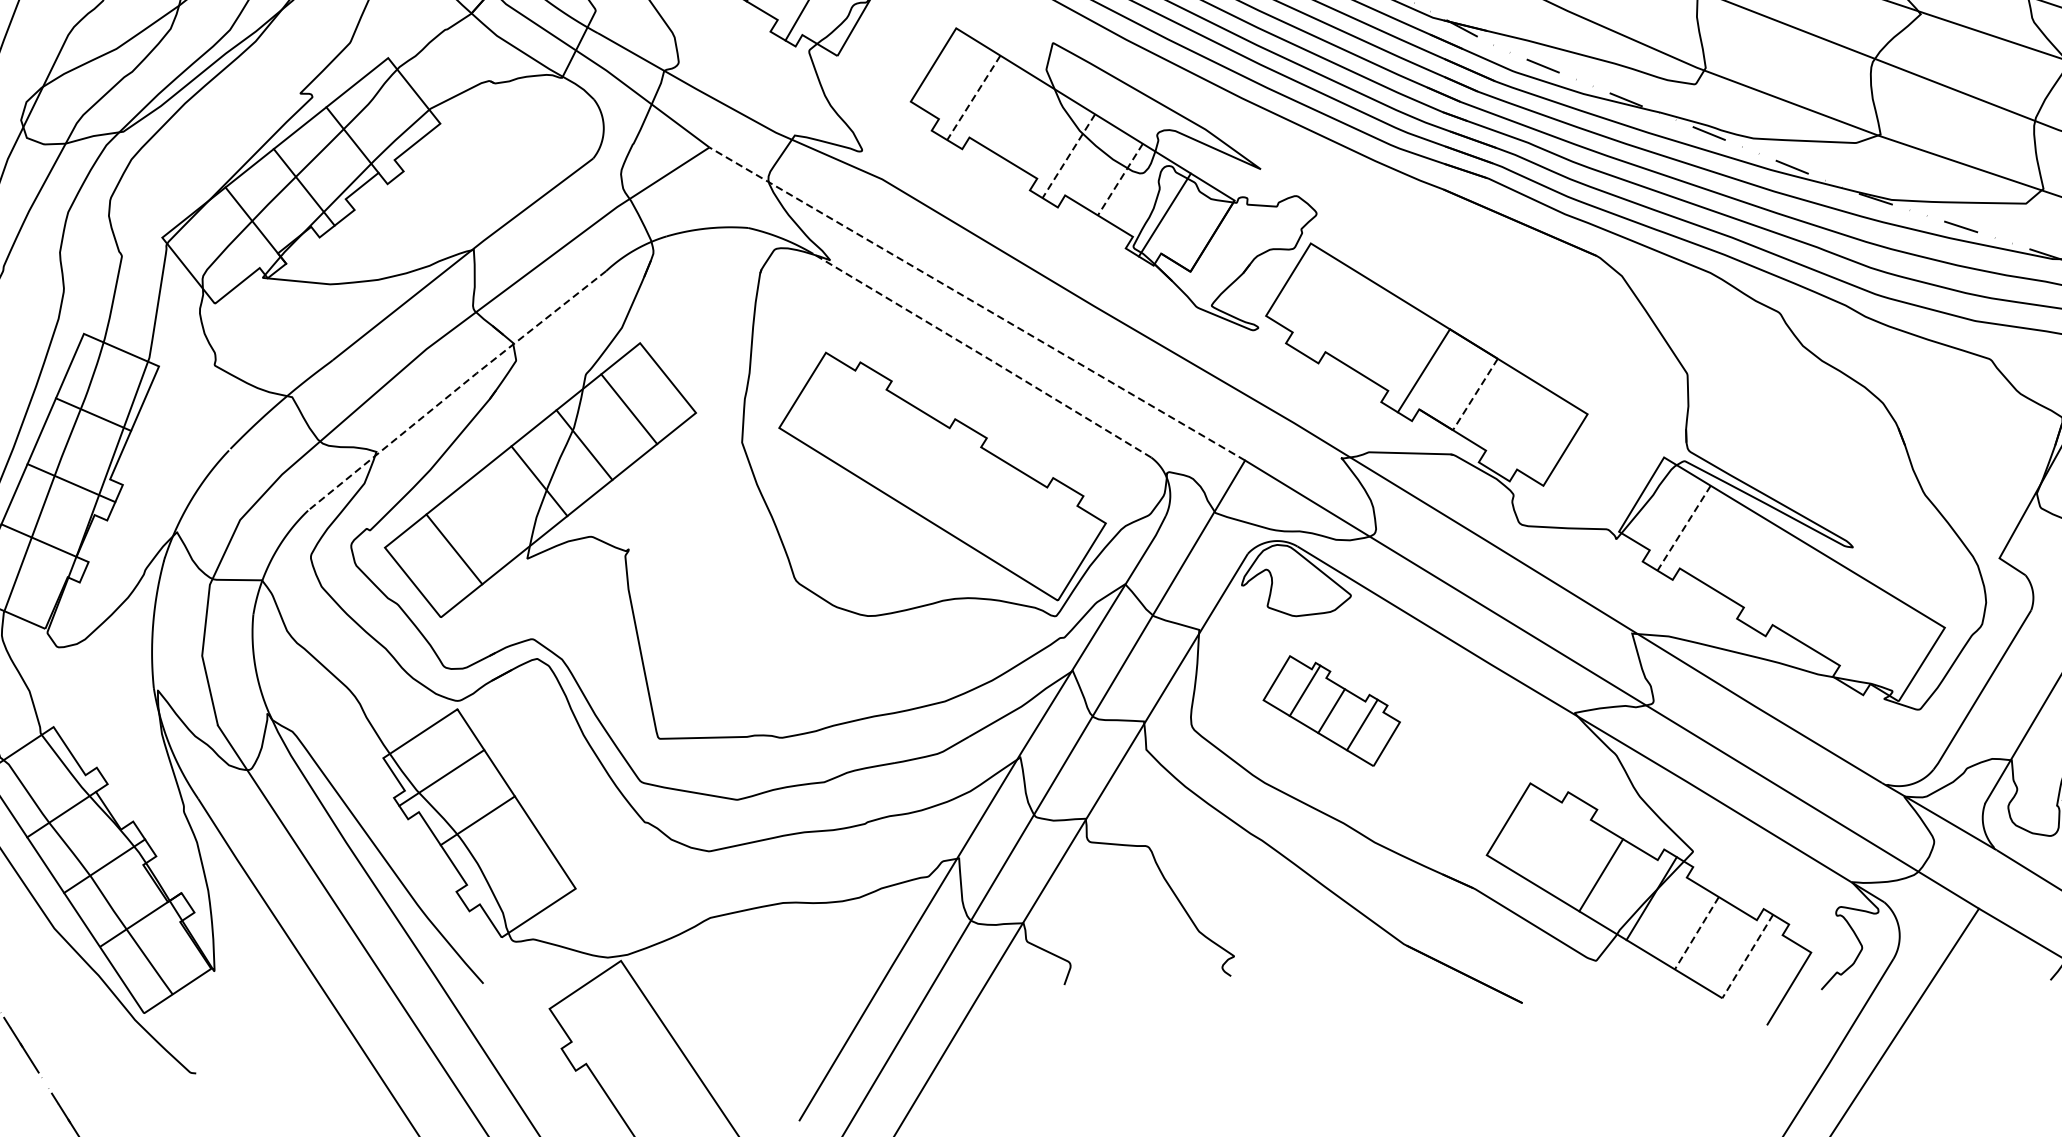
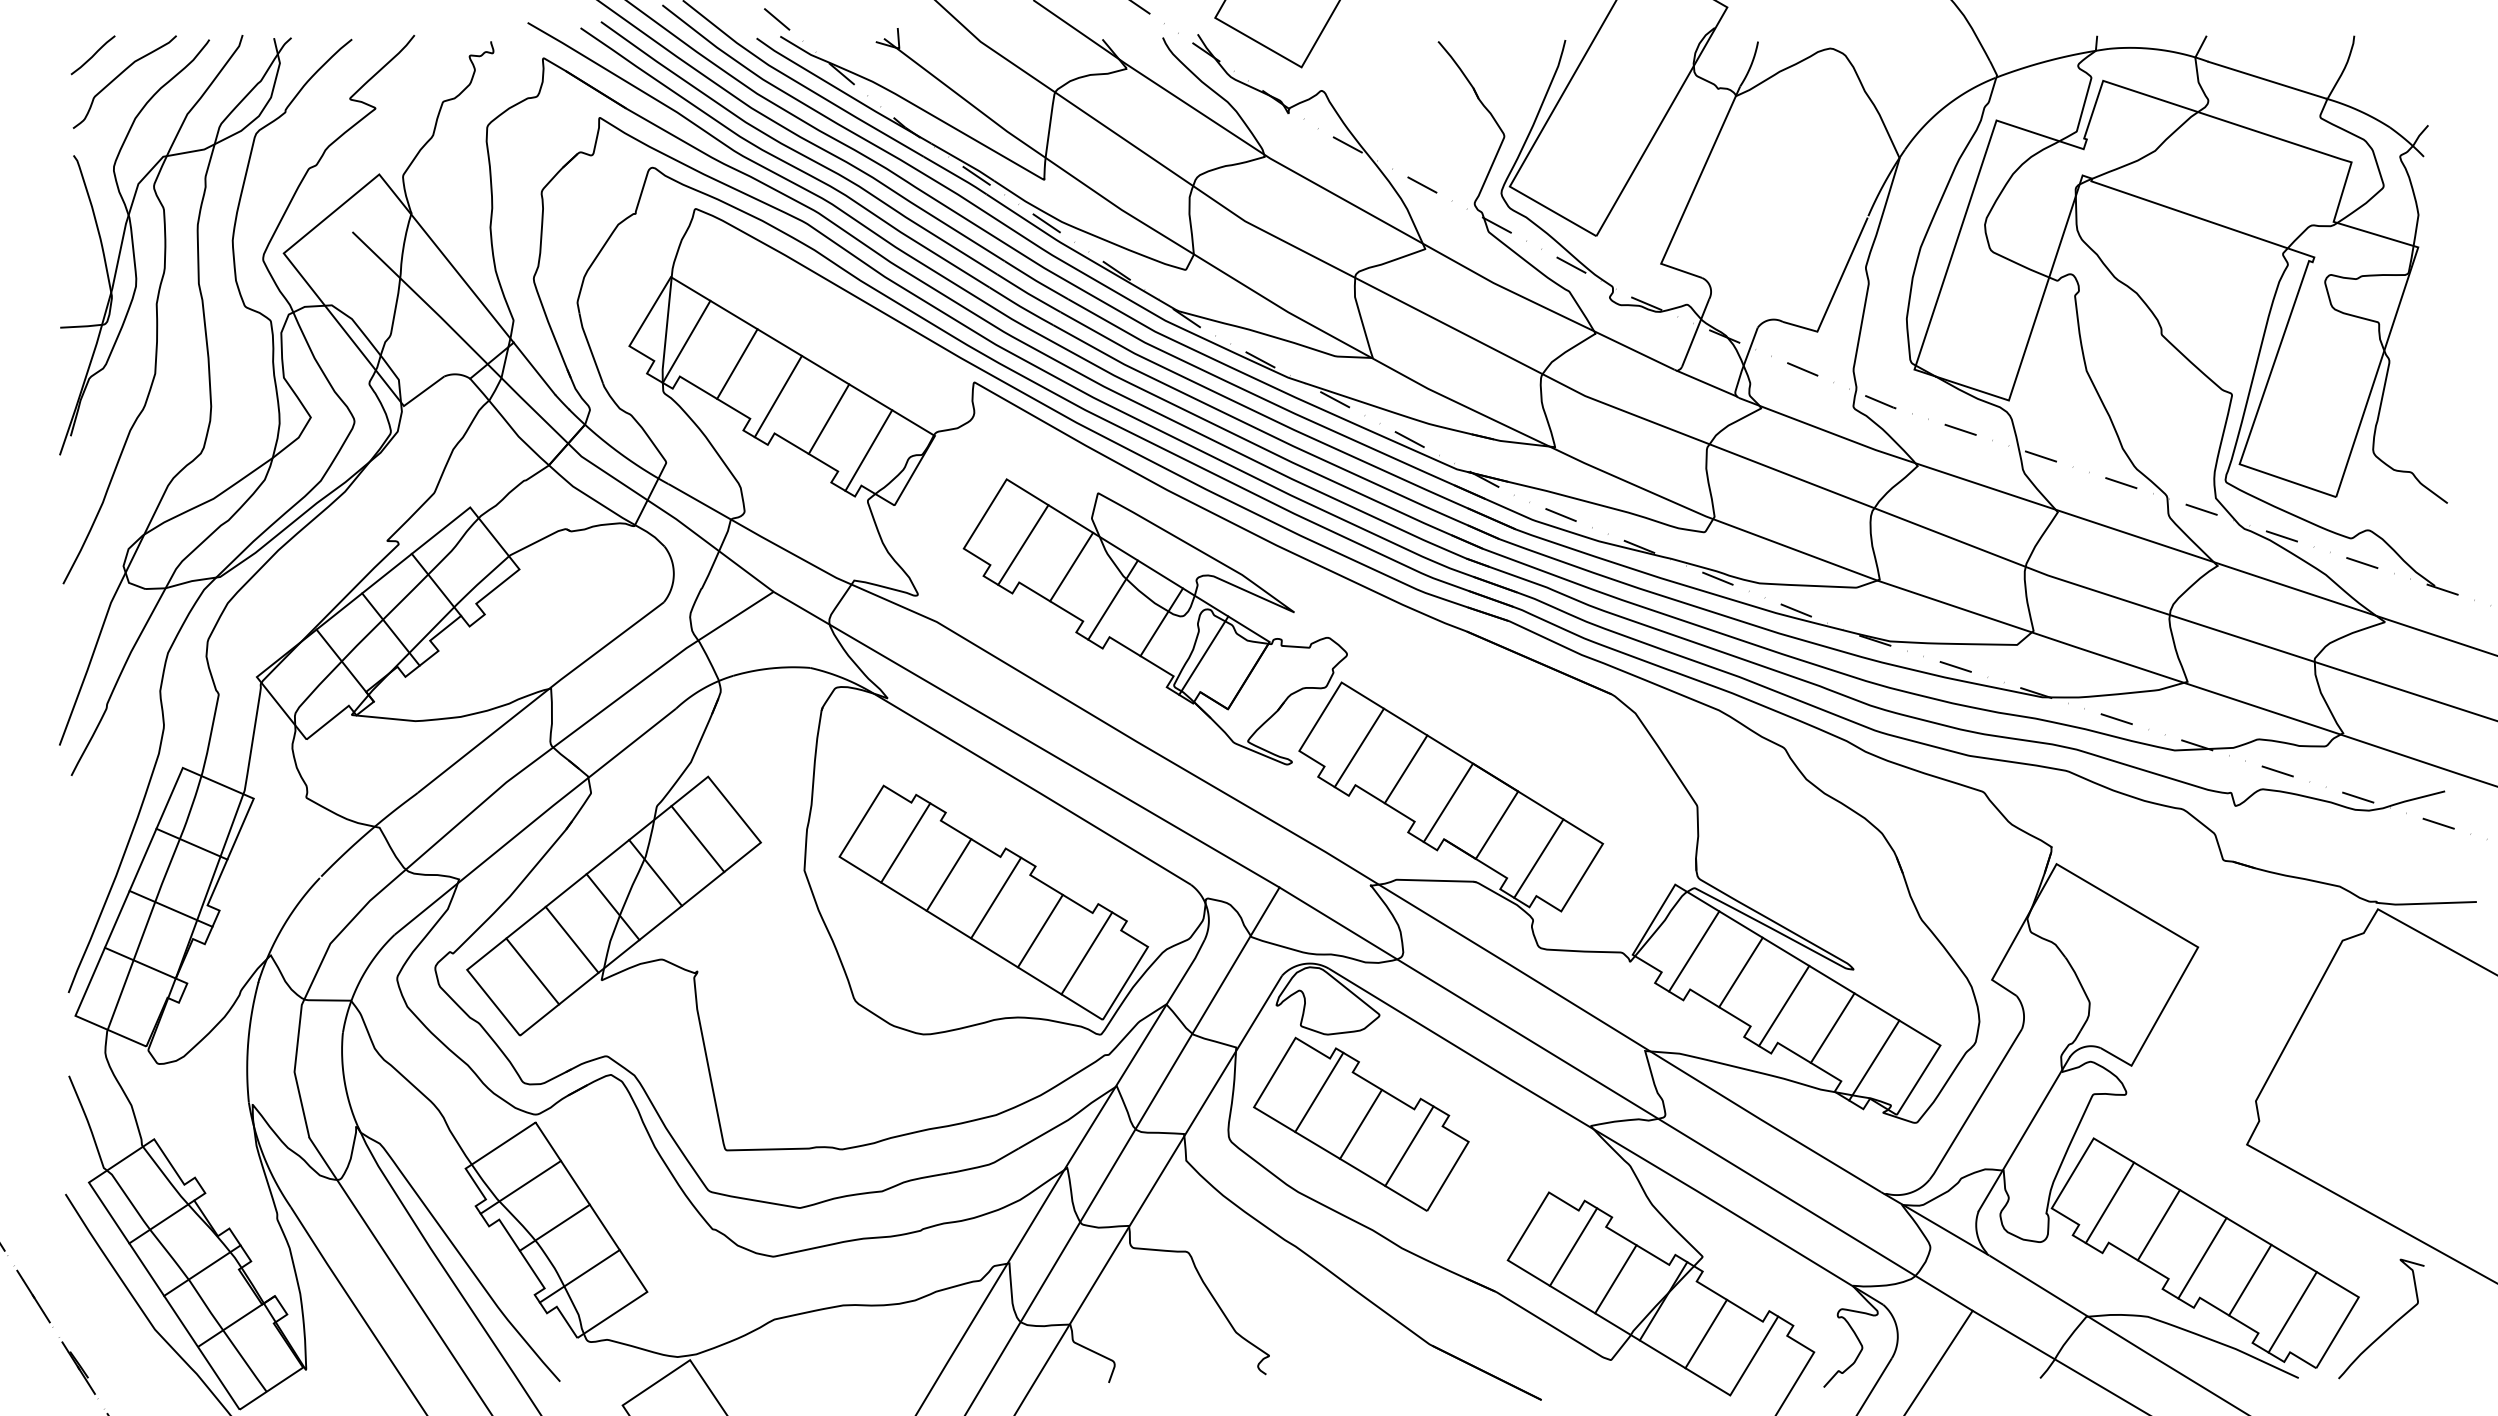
line: (974, 98) -> (1023, 545), dashed -> solid
line: (1024, 120) -> (1071, 566), added
line: (1069, 156) -> (1113, 600), dashed -> solid
line: (1120, 179) -> (1161, 622), dashed -> solid
line: (977, 303) -> (1026, 739), dashed -> solid
line: (1328, 312) -> (1358, 747), added
line: (1378, 335) -> (1405, 769), added
line: (982, 355) -> (1031, 788), dashed -> solid
line: (456, 389) -> (534, 820), dashed -> solid
line: (1475, 394) -> (1497, 825), dashed -> solid
line: (849, 412) -> (905, 842), added
line: (1519, 429) -> (1538, 858), added
line: (894, 446) -> (948, 874), added
line: (945, 471) -> (996, 897), added
line: (990, 506) -> (1039, 930), added
line: (495, 515) -> (571, 939), added
line: (1683, 528) -> (1693, 951), dashed -> solid
line: (1040, 530) -> (1086, 953), added
line: (1733, 550) -> (1740, 972), added
line: (1779, 585) -> (1784, 1005), added
line: (1830, 608) -> (1832, 1027), added
line: (1875, 643) -> (1874, 1060), added
part: (1331, 710) -> (1361, 1123), size x1.67
line: (1556, 840) -> (1573, 1246), added
line: (503, 872) -> (579, 1276), added
line: (1697, 933) -> (1706, 1334), dashed -> solid
line: (1747, 957) -> (1754, 1356), dashed -> solid

